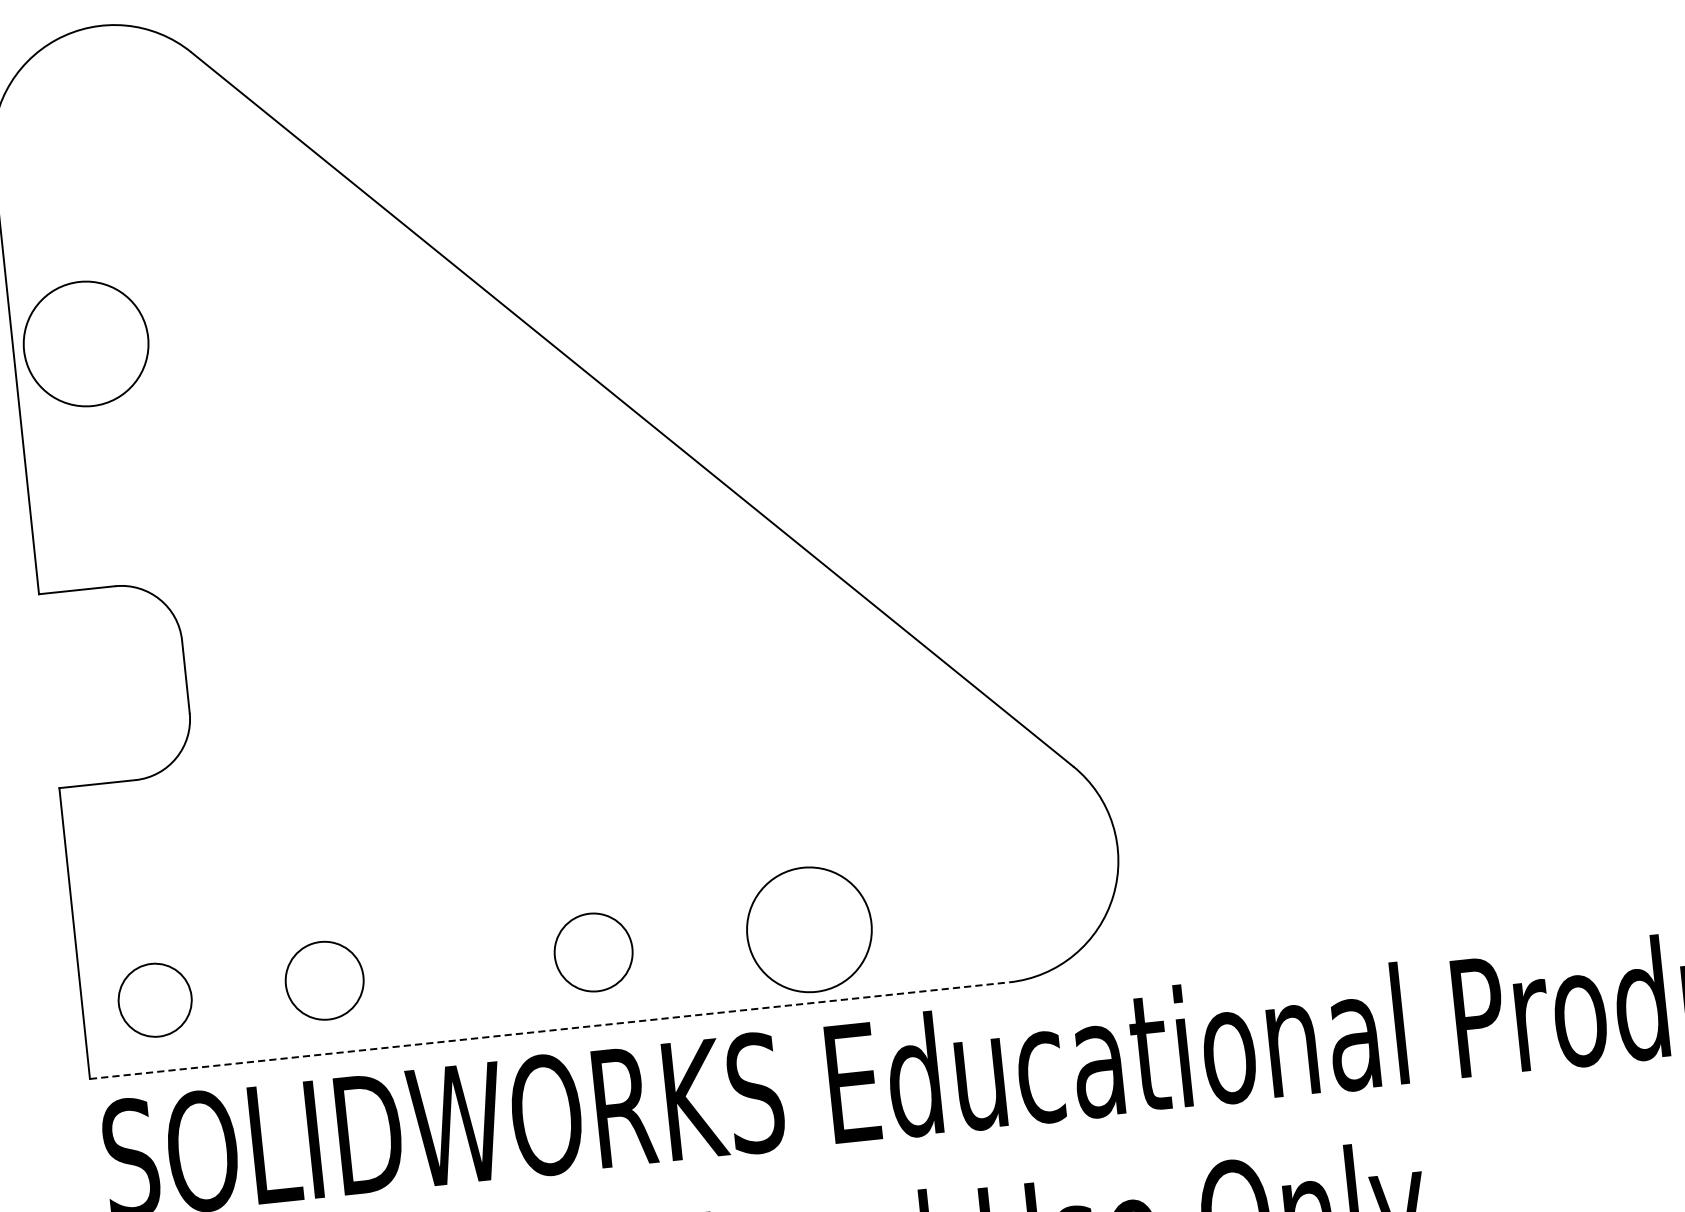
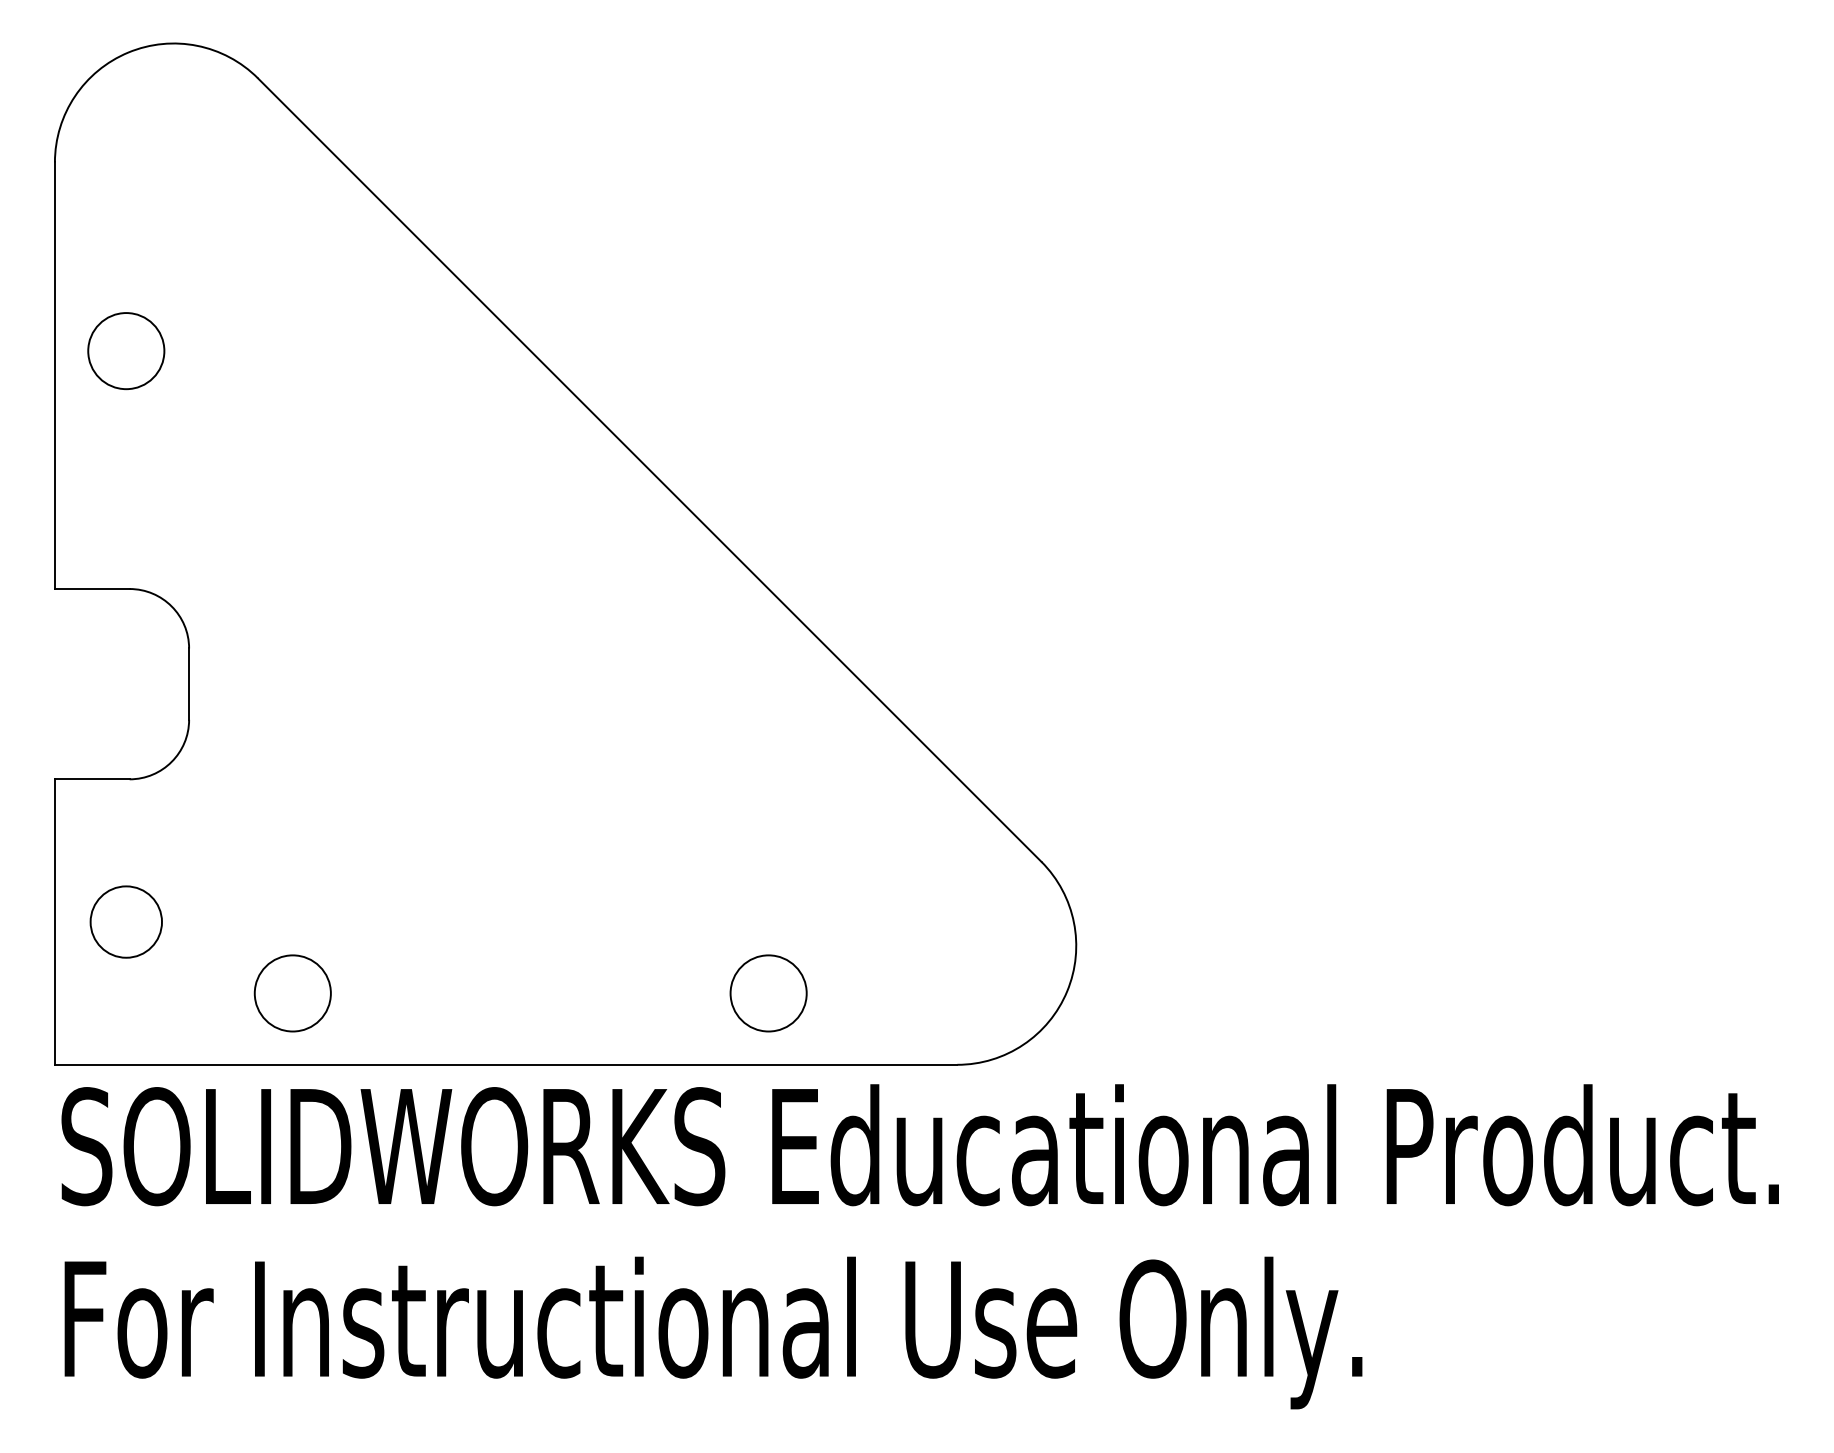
circle: (86, 344) -> (126, 351), size x0.62
circle: (809, 929) -> (768, 993), size x0.62
circle: (593, 952) -> (556, 993), removed
circle: (154, 999) -> (125, 921), moved
line: (549, 1030) -> (506, 1064), dashed -> solid

